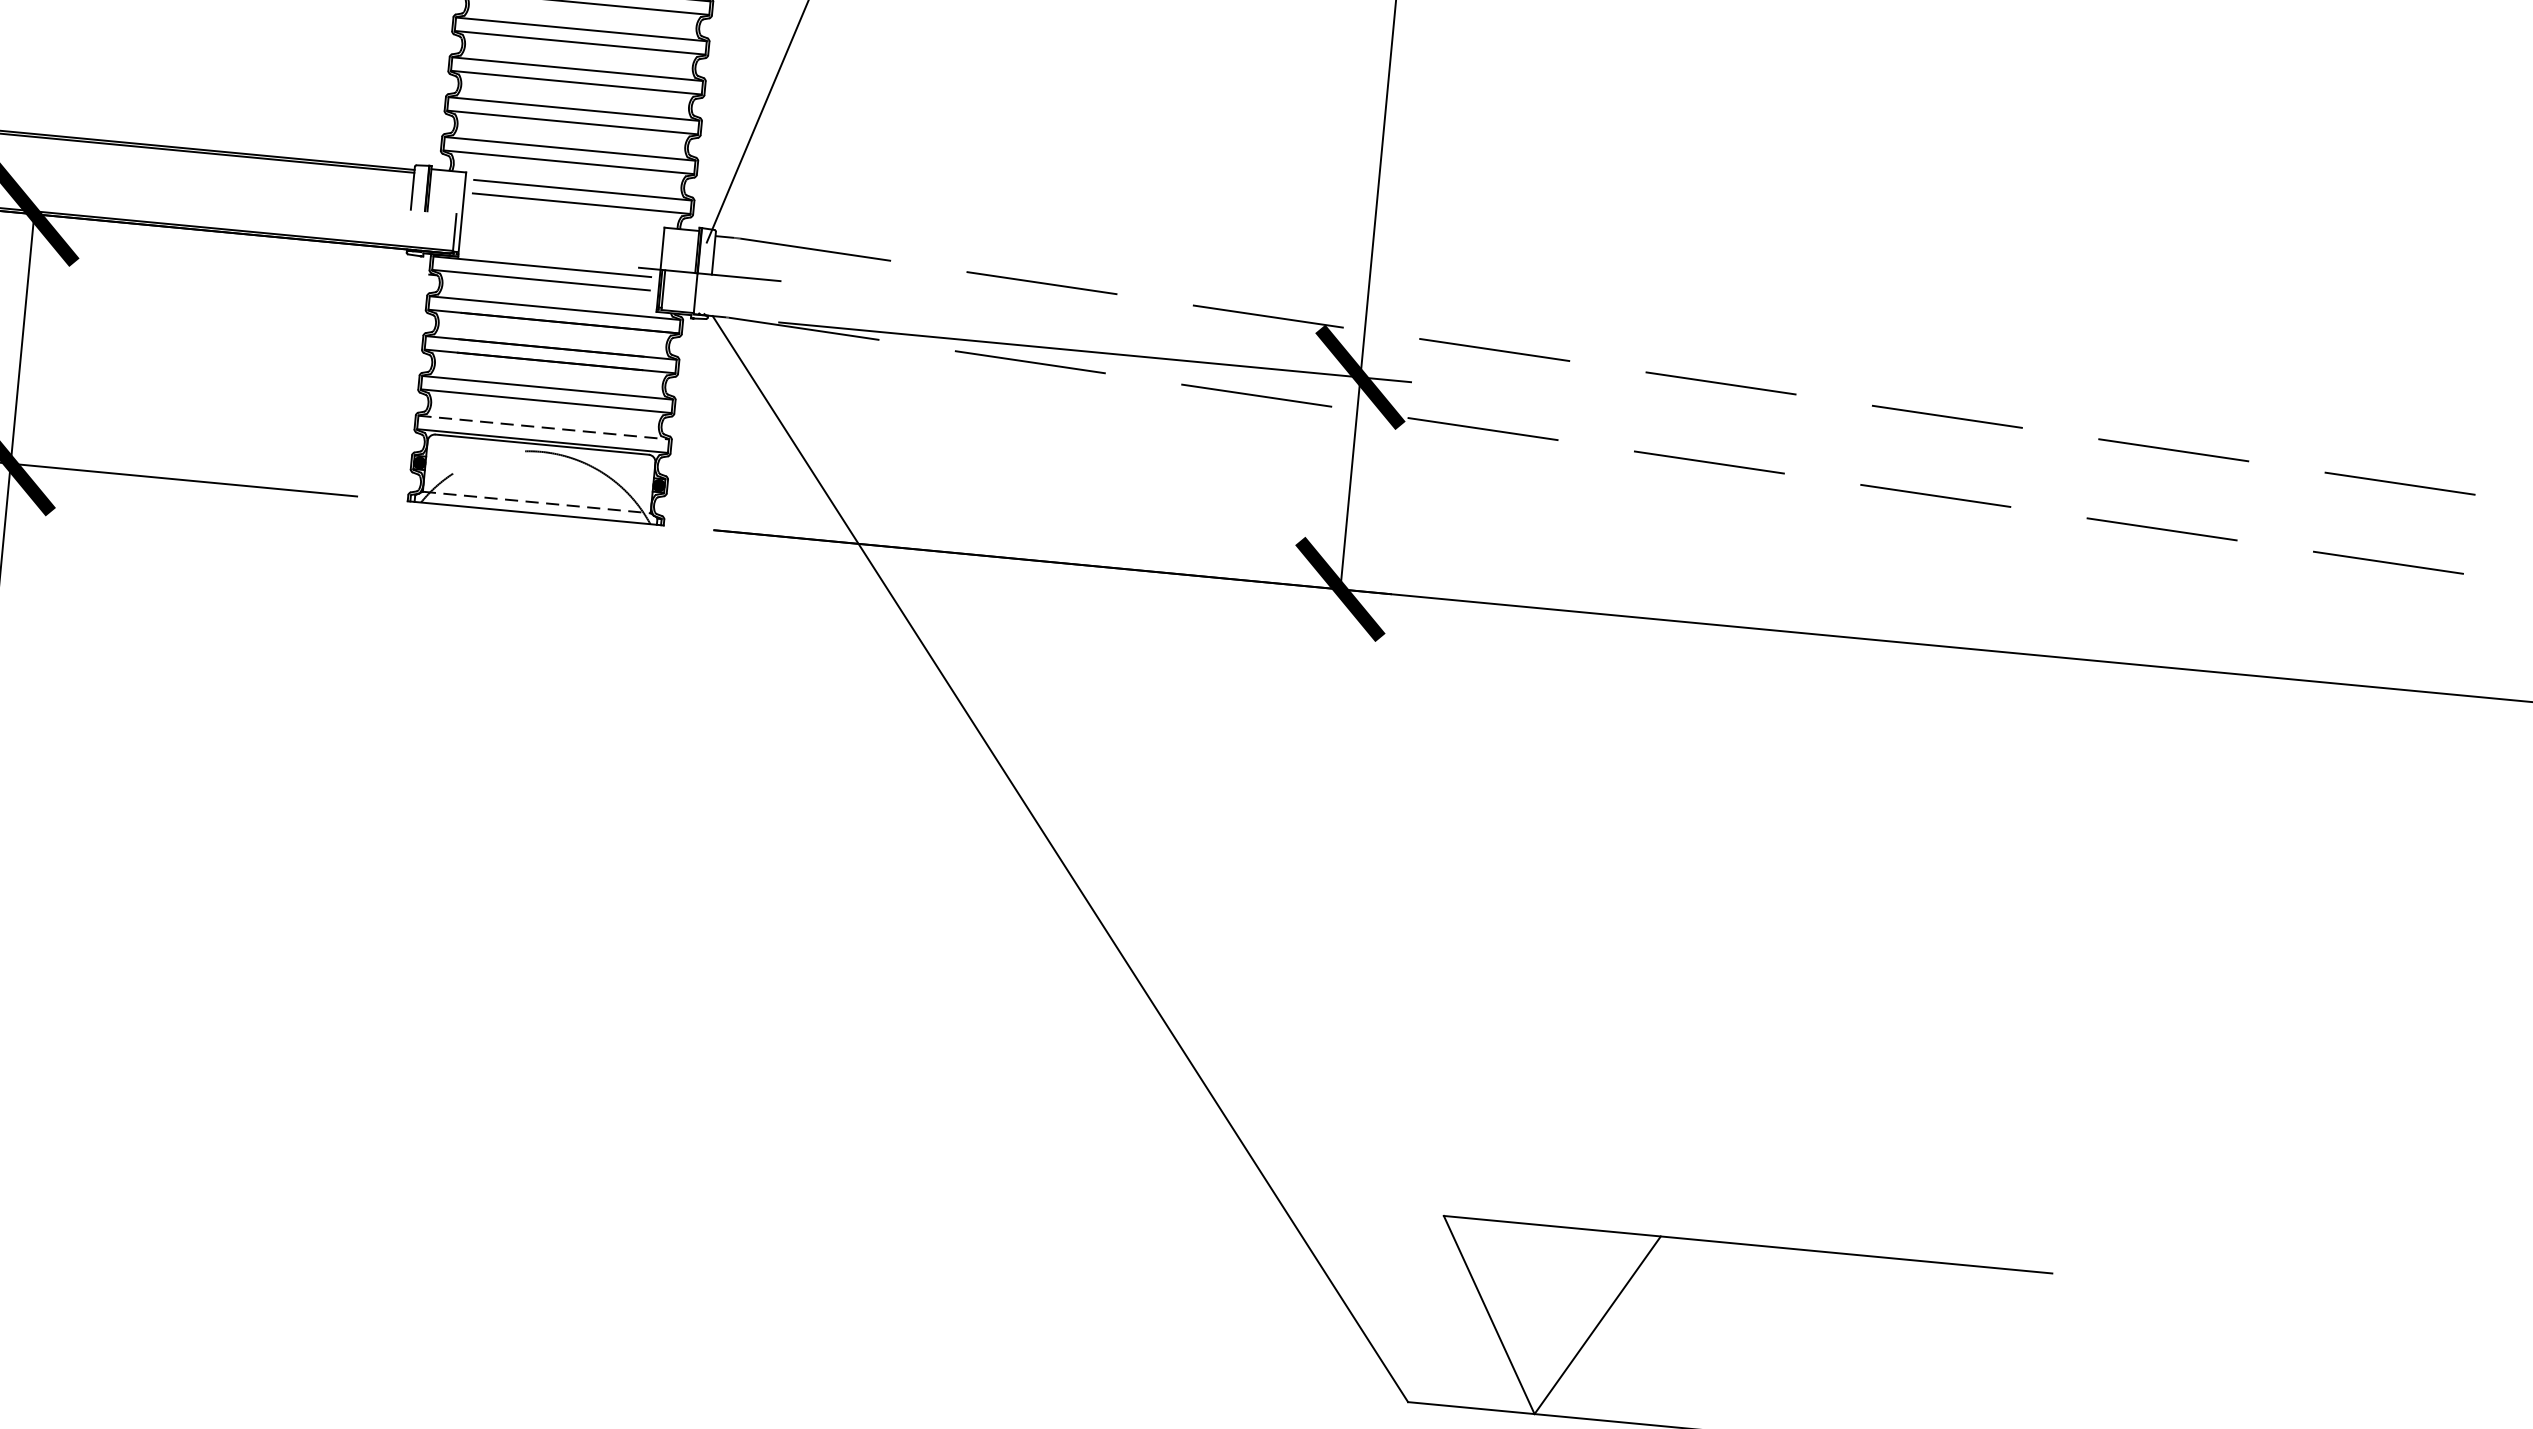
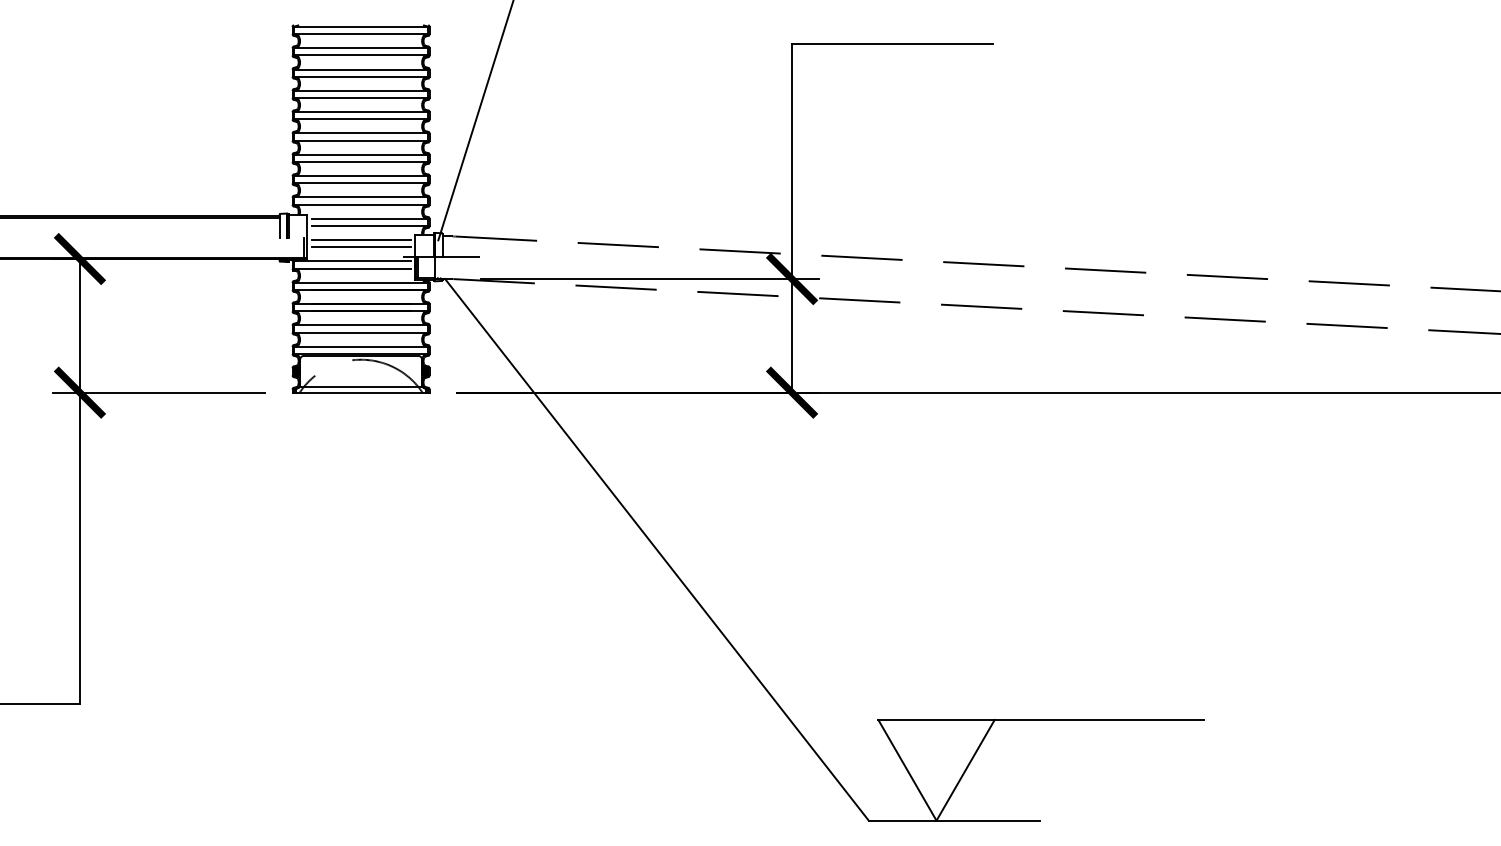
line: (561, 229) -> (360, 240), added
line: (560, 242) -> (360, 247), added
line: (544, 427) -> (361, 346), dashed -> solid
line: (537, 501) -> (361, 386), dashed -> solid

